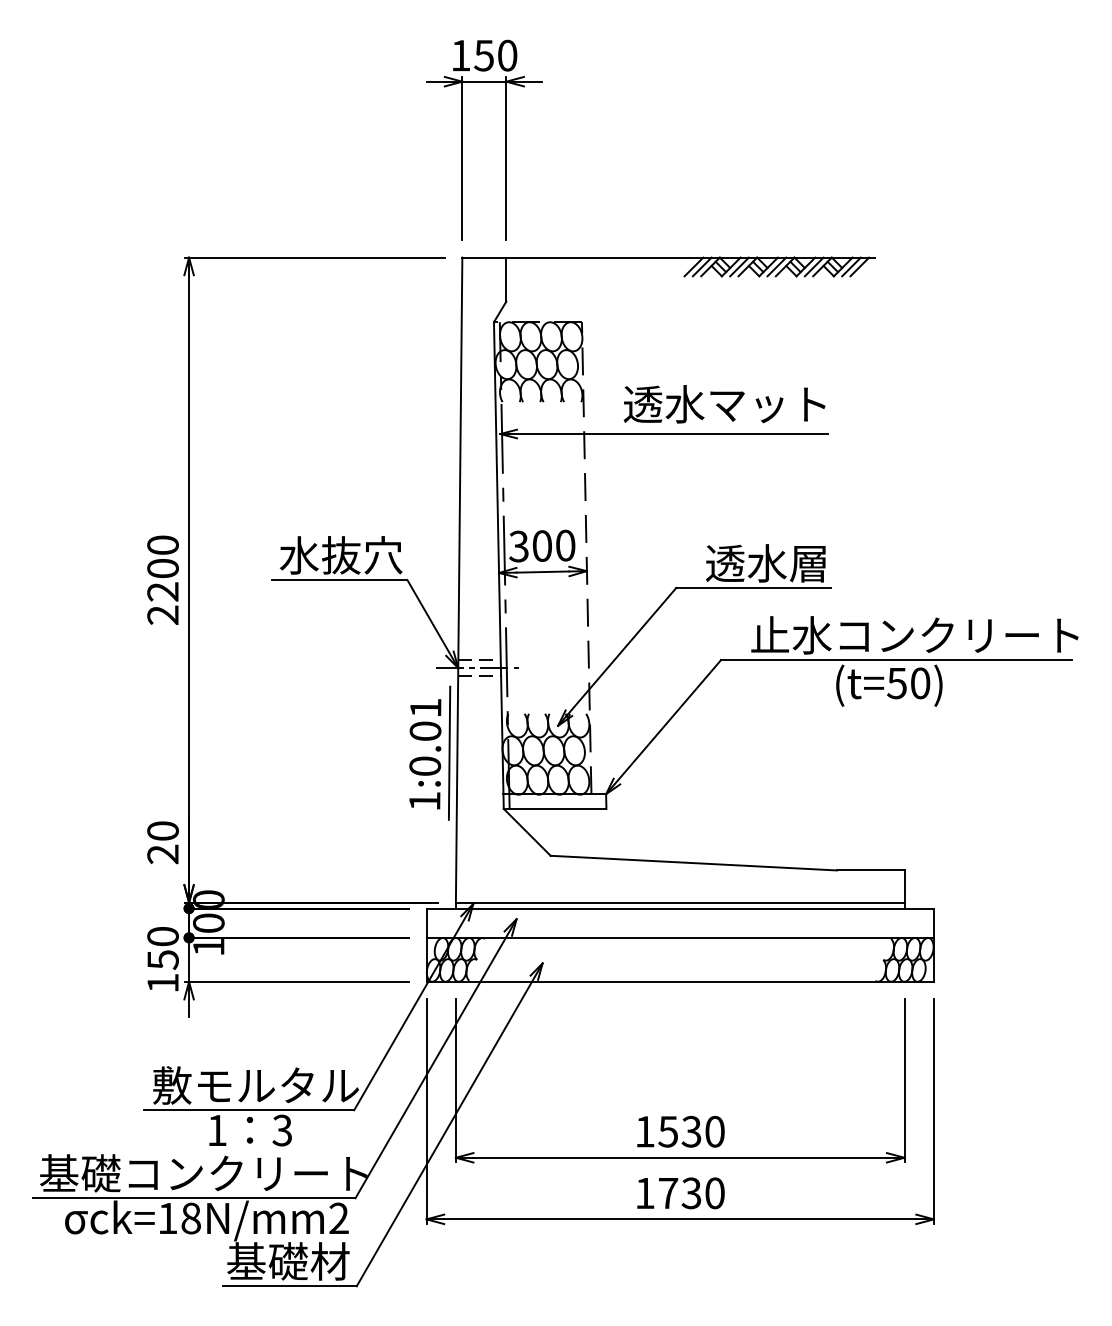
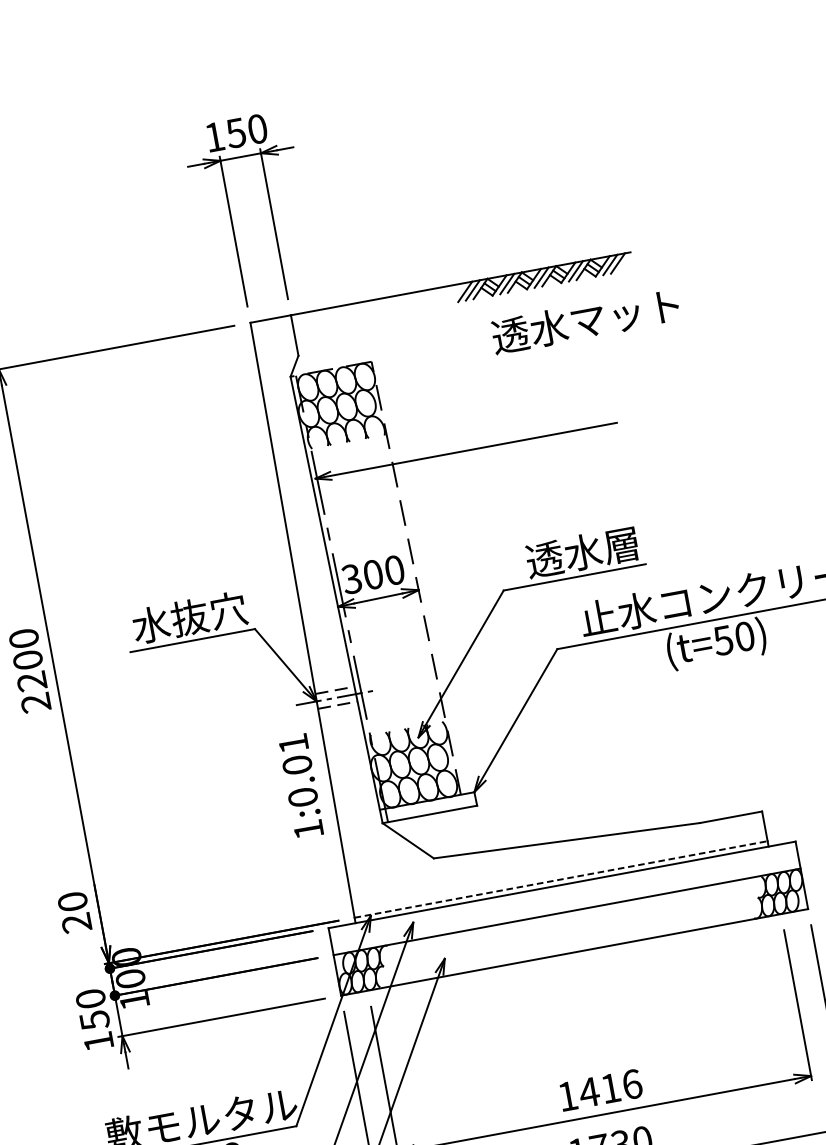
text: (724, 404) -> (585, 321), moved
line: (449, 752) -> (323, 780), removed
line: (680, 902) -> (561, 879), solid -> dashed
text: (690, 1131) -> (609, 1088), 1530 -> 1416

